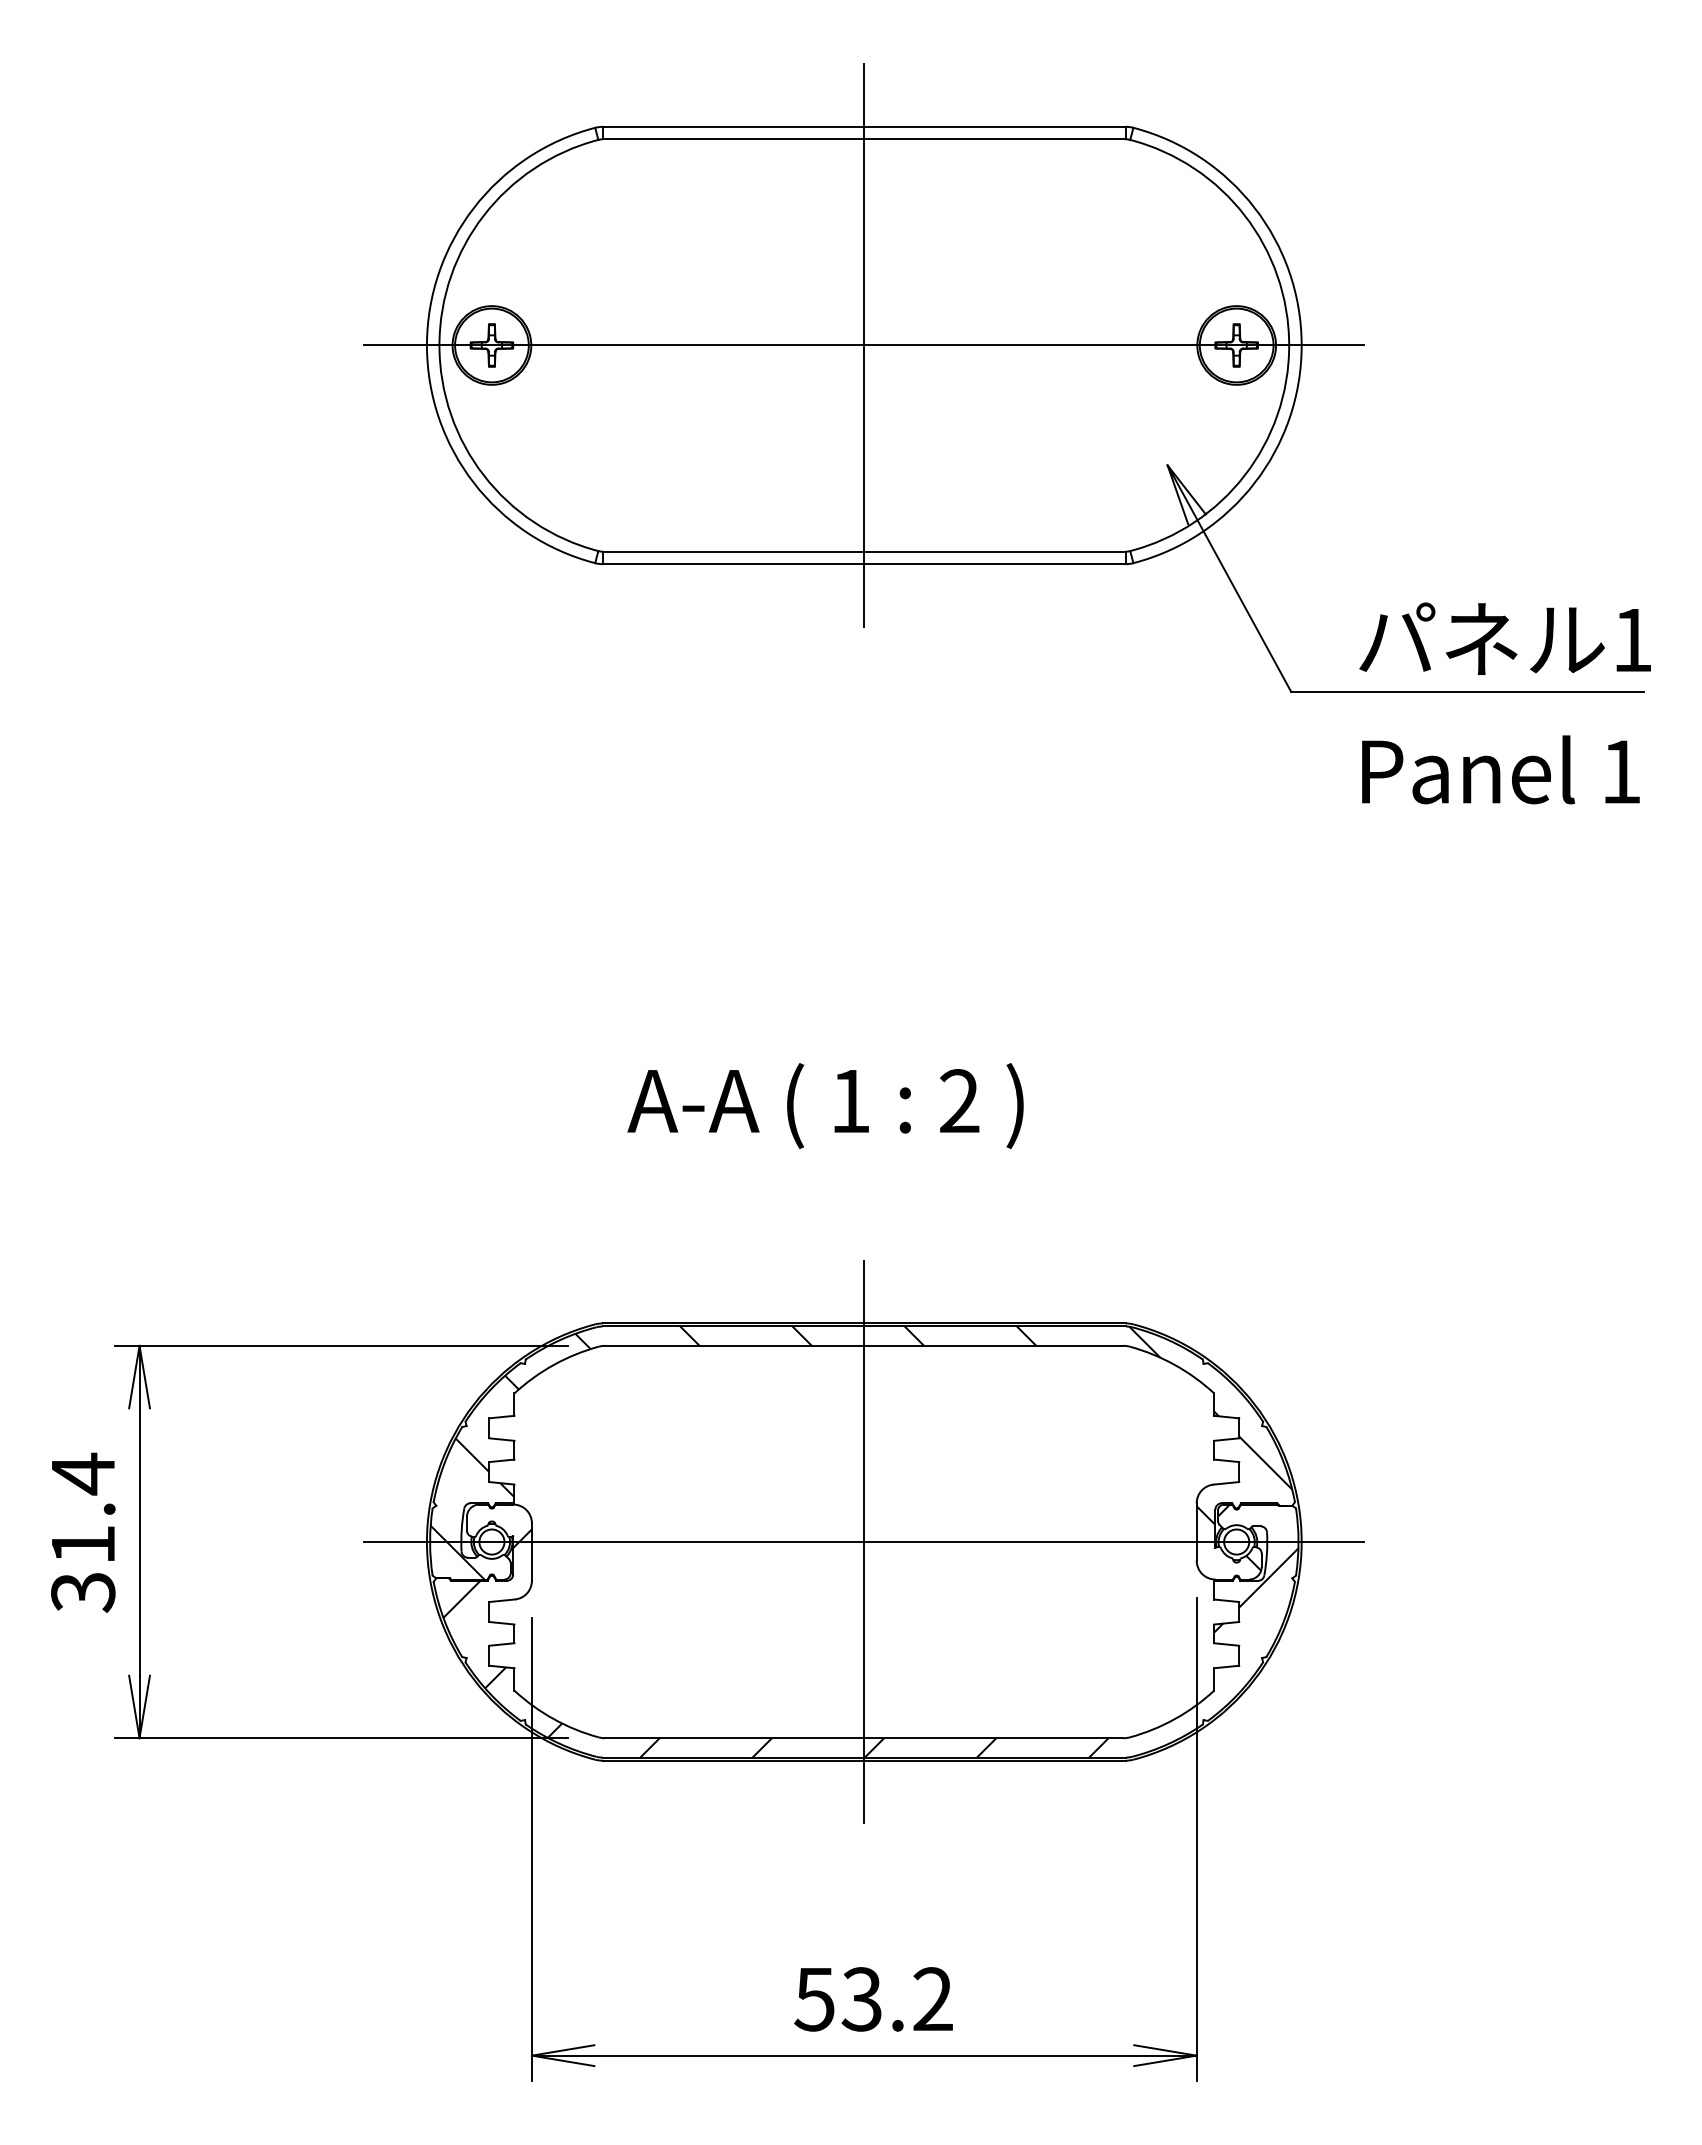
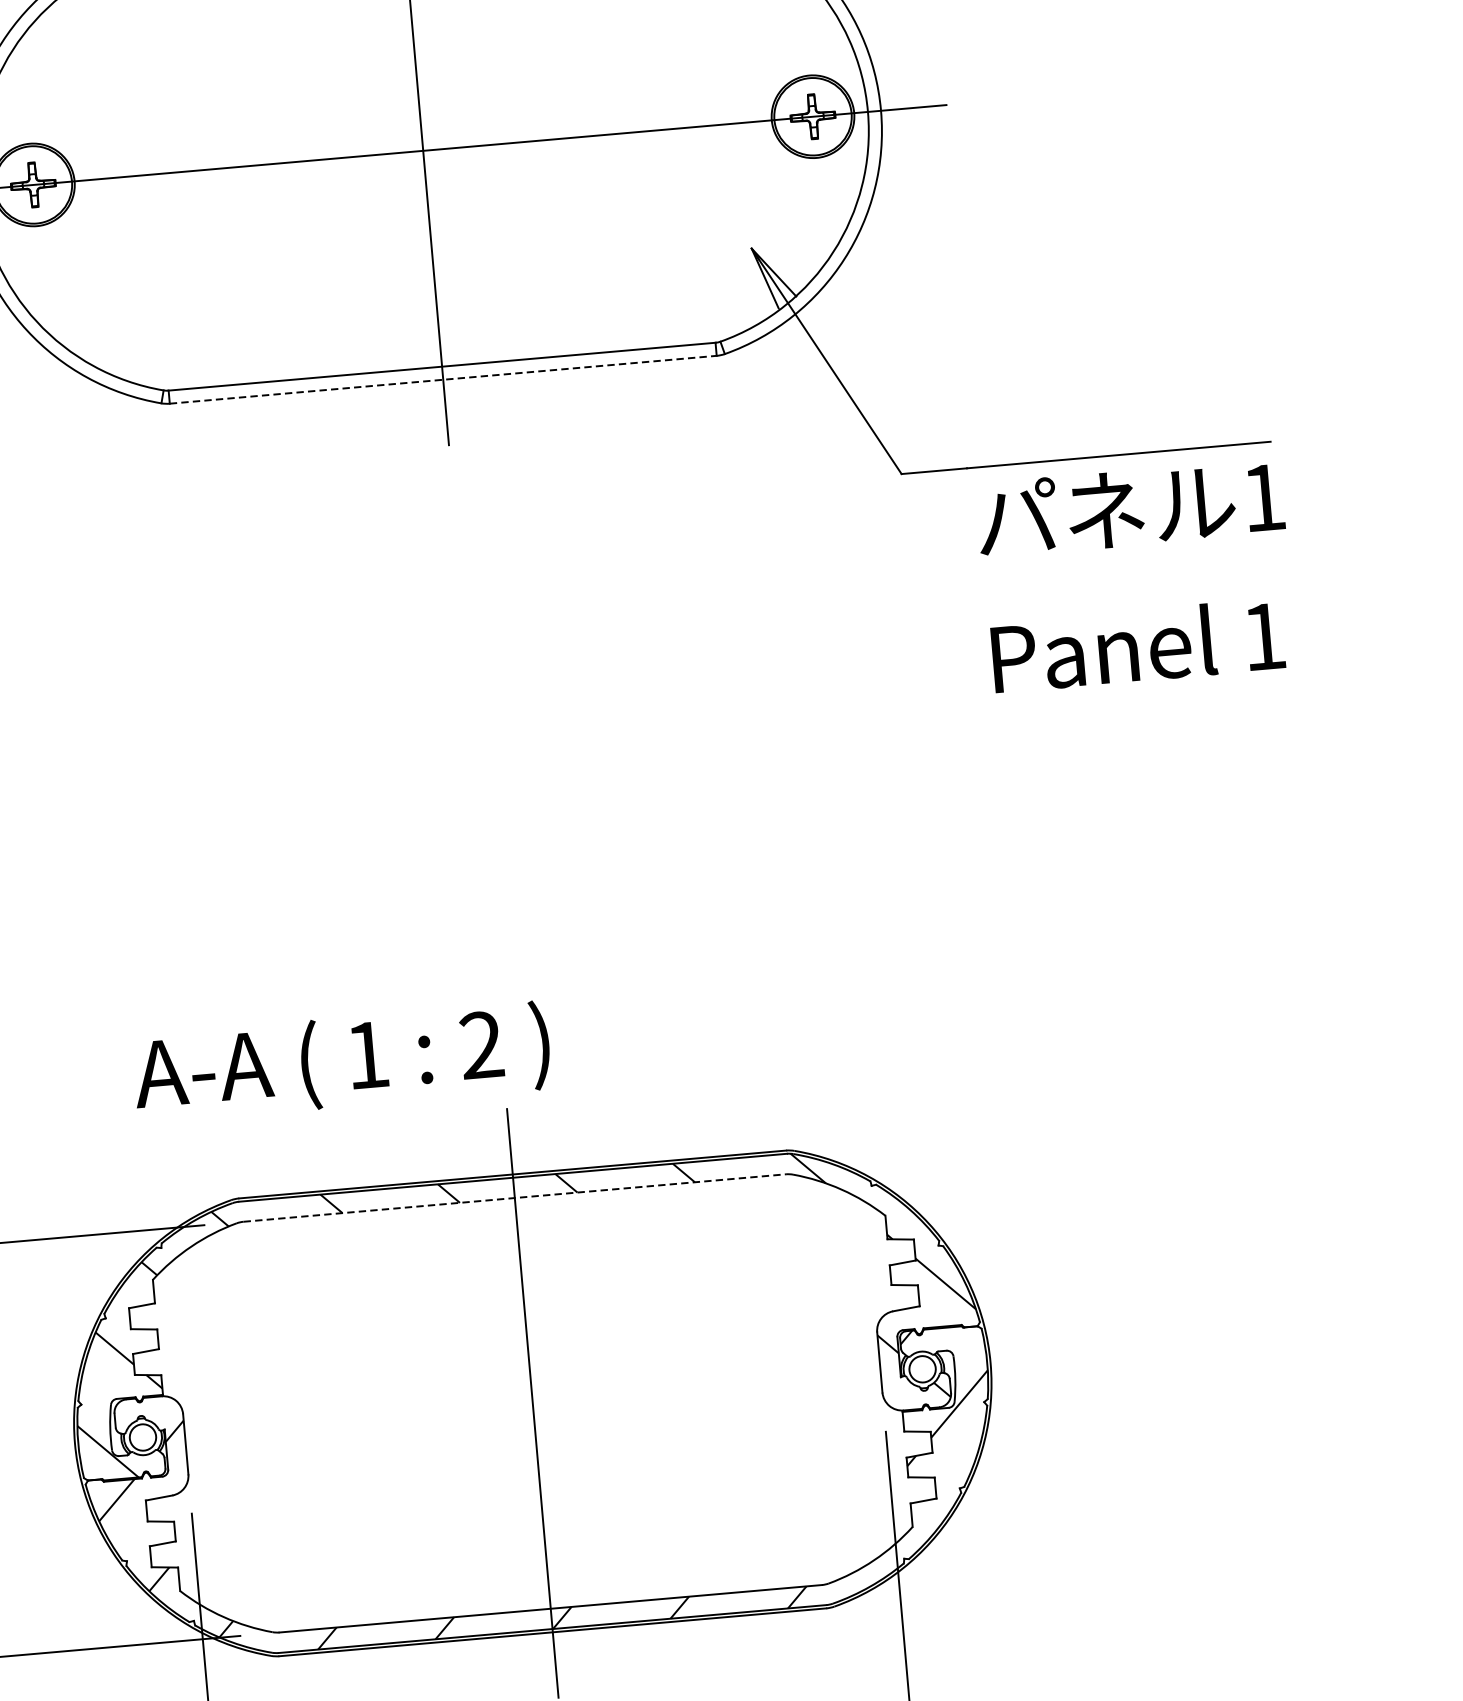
line: (864, 564) -> (443, 380), solid -> dashed
text: (1504, 703) -> (1135, 575), moved
text: (825, 1105) -> (341, 1061), moved
line: (864, 1345) -> (514, 1197), solid -> dashed
line: (864, 1542) -> (533, 1403), removed

